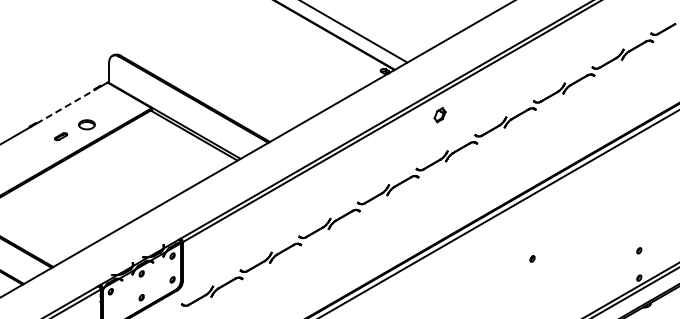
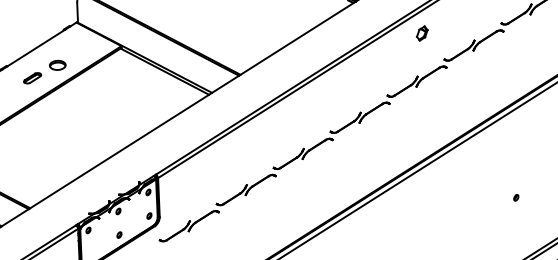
line: (66, 106) -> (36, 48), dashed -> solid
part: (439, 115) -> (421, 33), moved
part: (60, 136) -> (31, 78), size x1.43
part: (532, 258) -> (516, 197), moved

